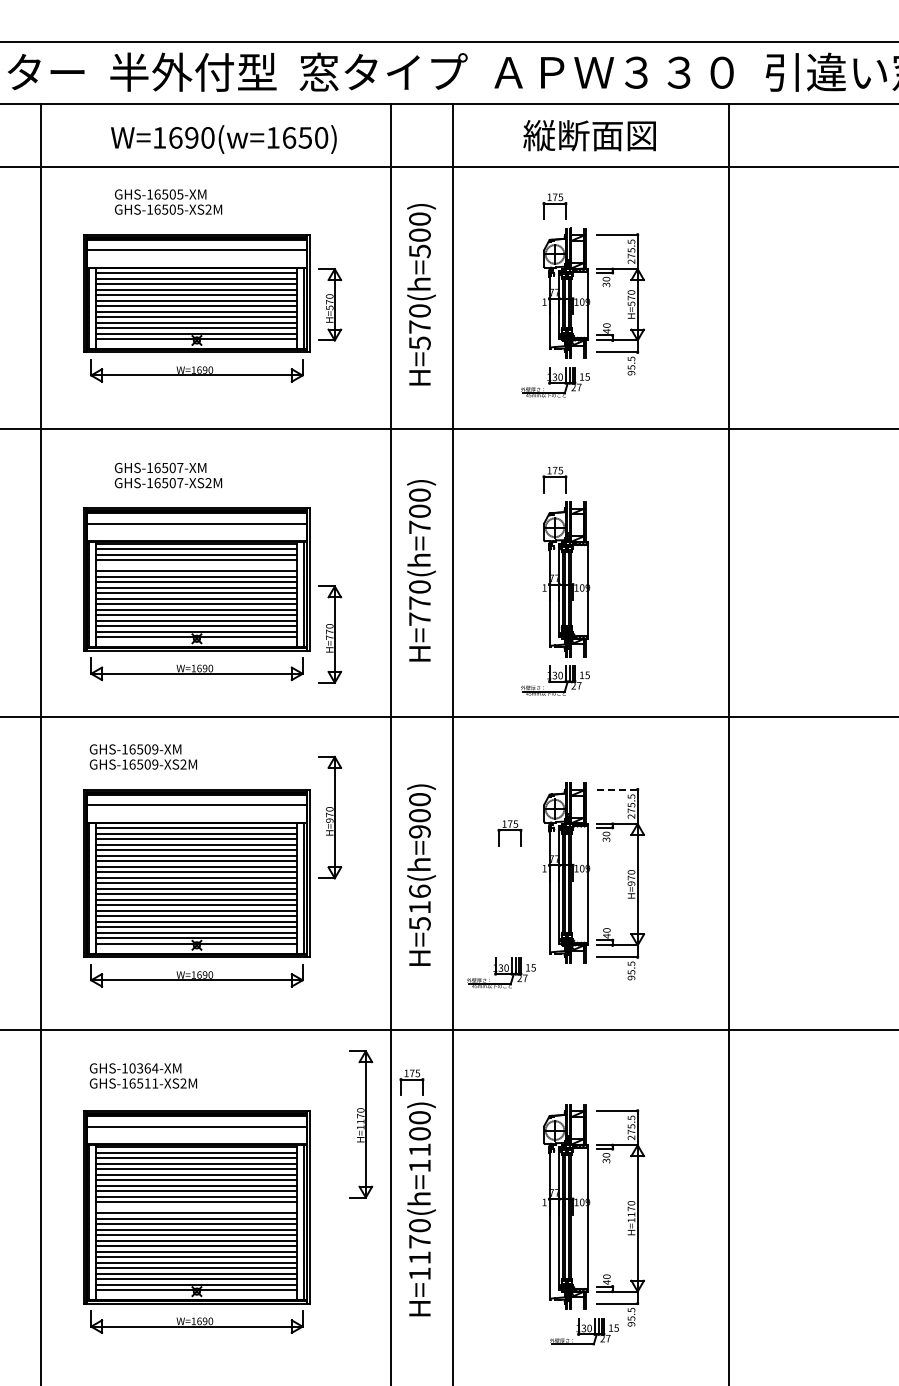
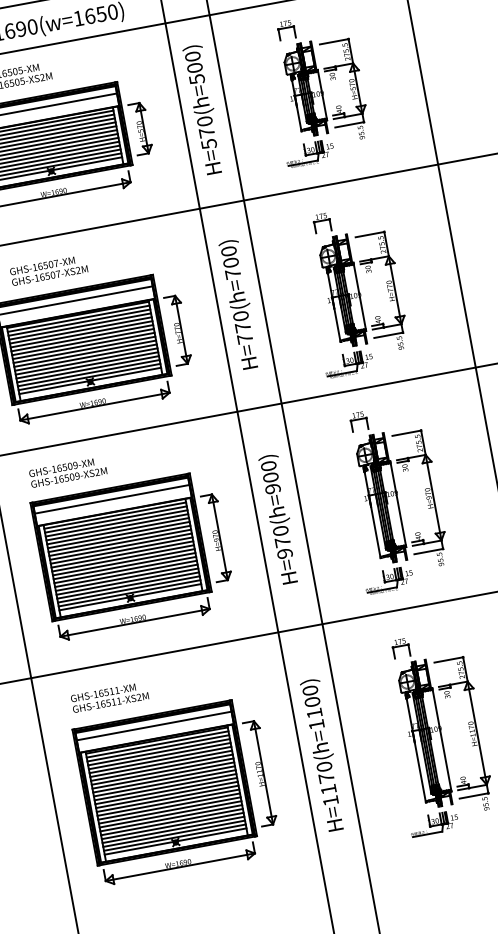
line: (196, 565) -> (80, 330), added
part: (627, 589) -> (387, 290), added
part: (330, 634) -> (178, 330), moved
line: (617, 789) -> (406, 433), dashed -> solid
part: (330, 817) -> (216, 537), moved
part: (509, 833) -> (358, 421), moved
text: (419, 907) -> (282, 542), H=516(h=900) -> H=970(h=900)
part: (501, 972) -> (388, 580), moved
text: (143, 1068) -> (108, 692), GHS-10364-XM -> GHS-16511-XM
part: (411, 1082) -> (400, 648), moved
part: (361, 1124) -> (260, 773), moved
line: (196, 1207) -> (164, 783), added
part: (584, 1331) -> (434, 823), moved

